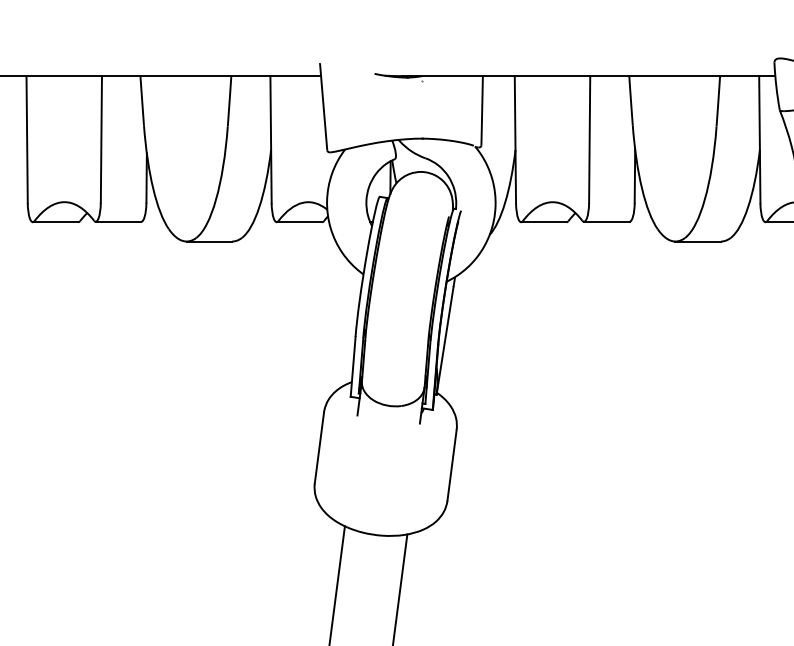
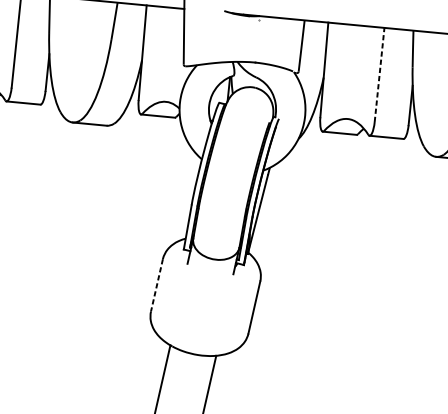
line: (589, 138) -> (379, 74), solid -> dashed
line: (319, 448) -> (156, 285), solid -> dashed

